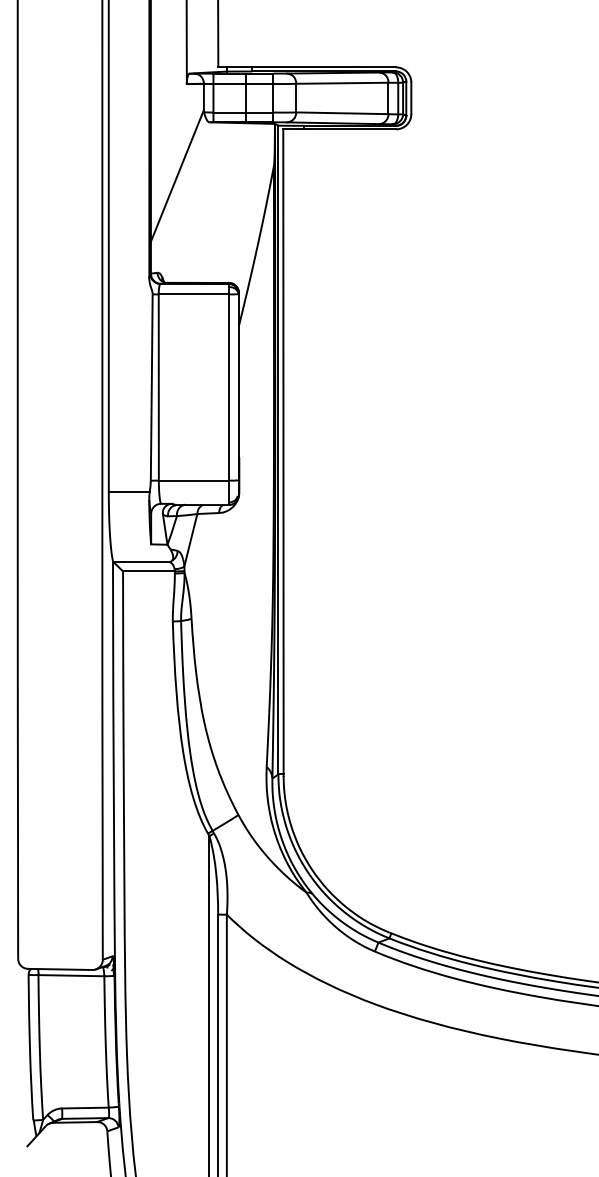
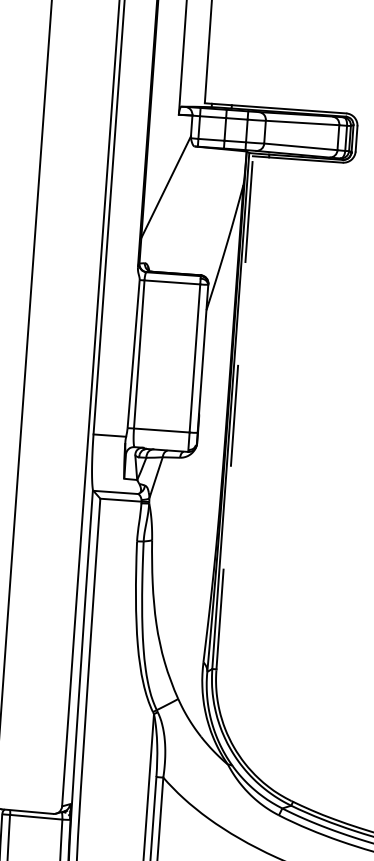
line: (283, 452) -> (234, 413), solid -> dashed

